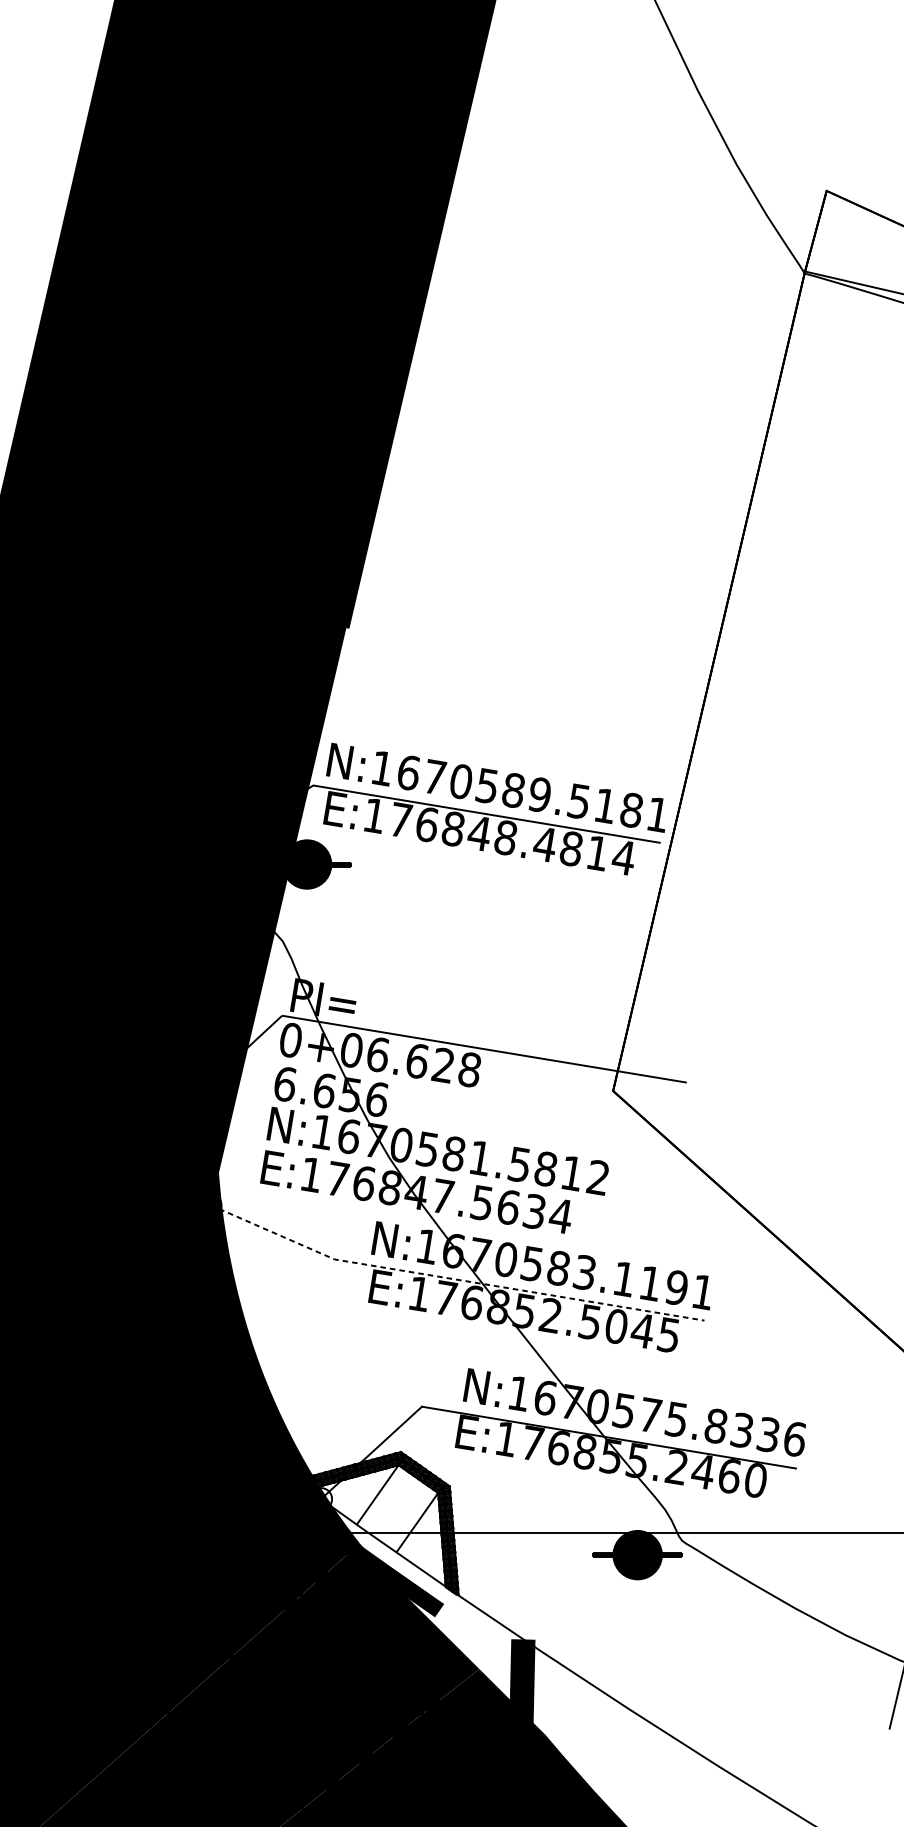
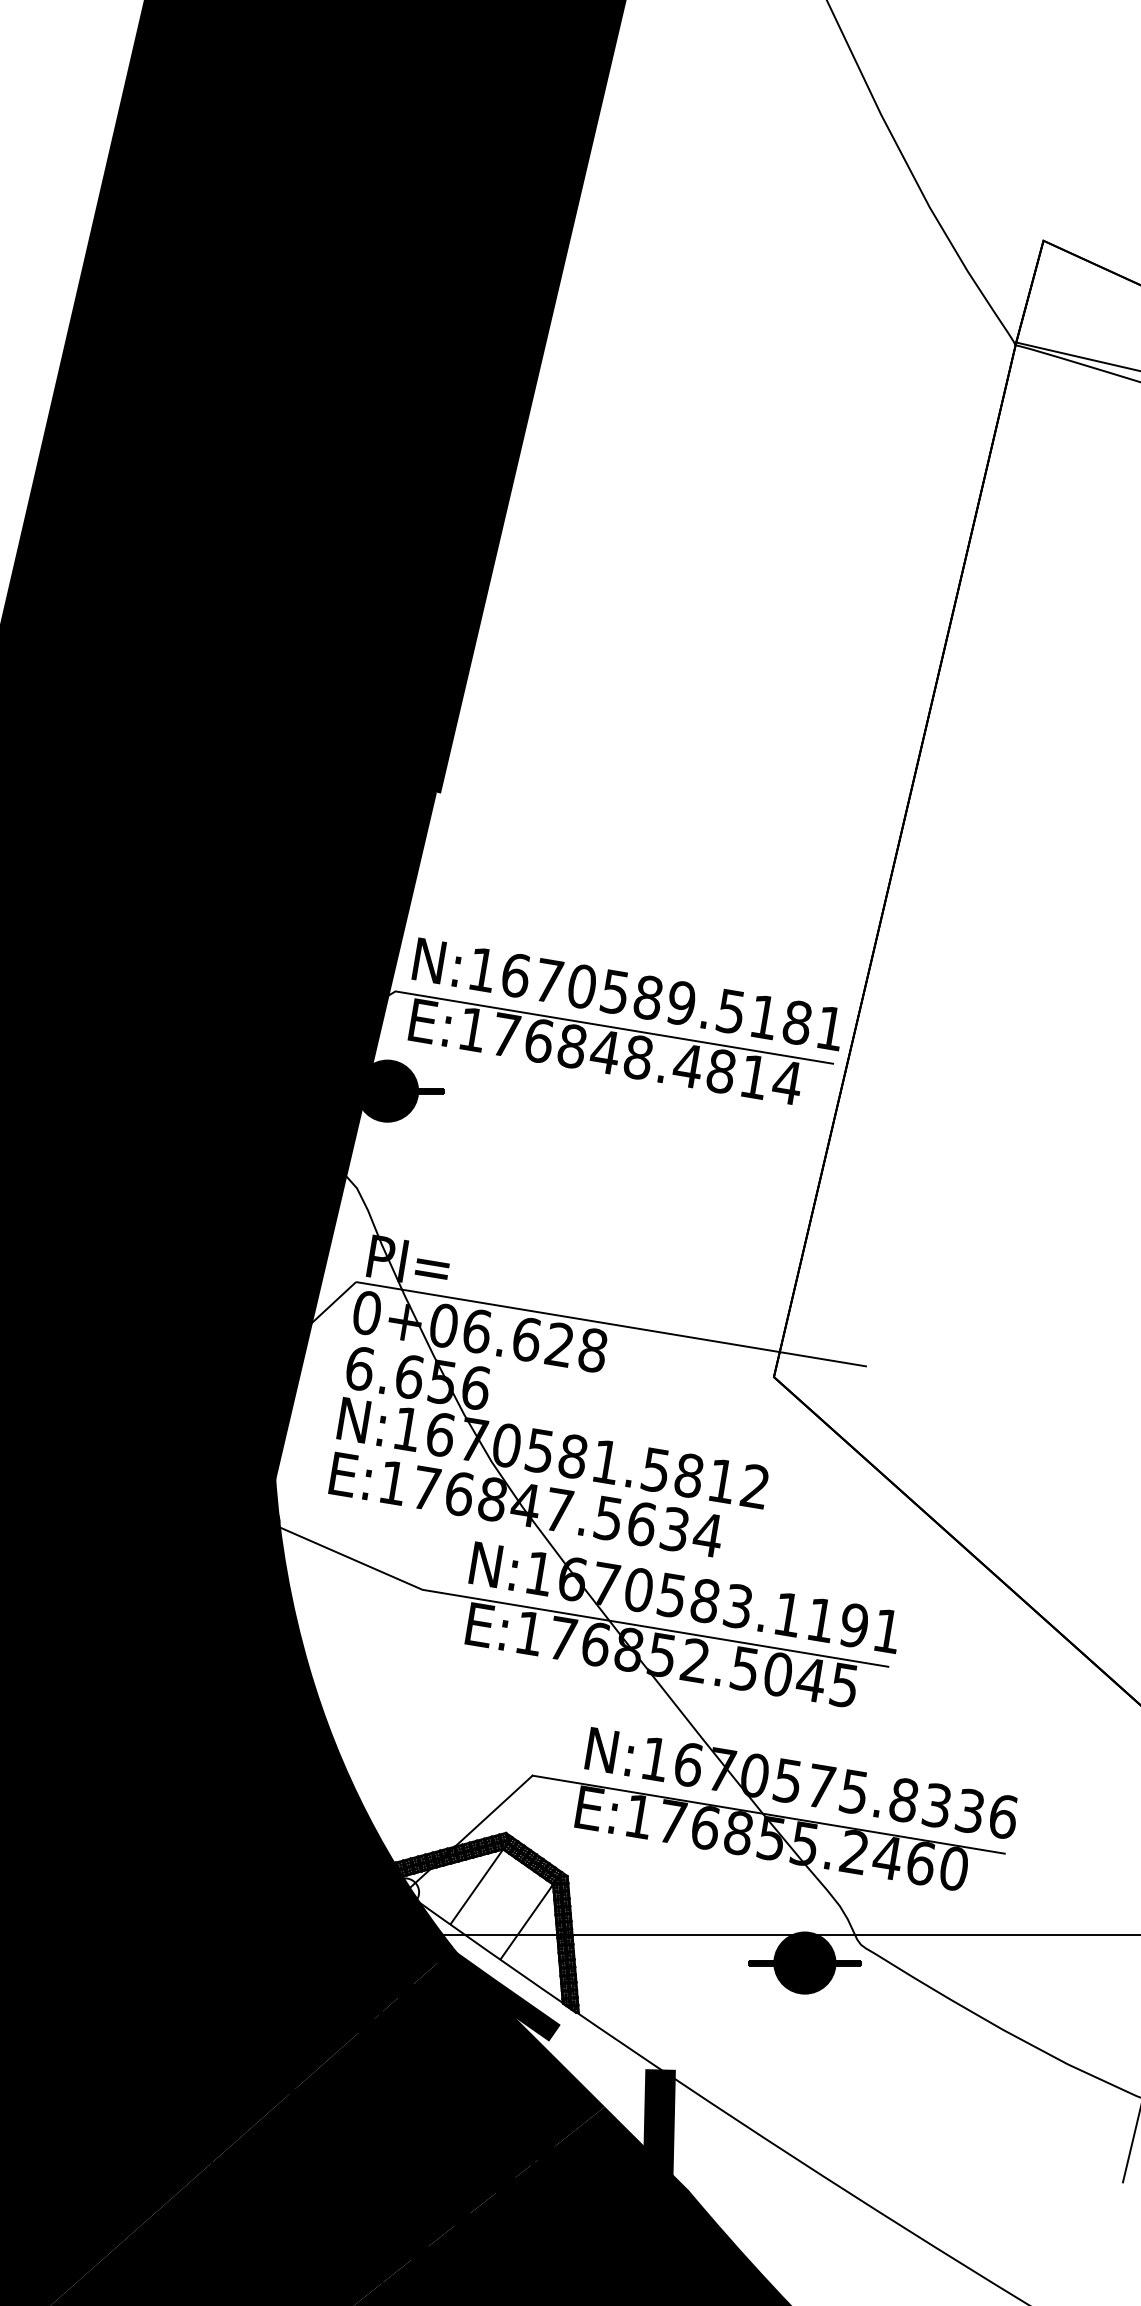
line: (452, 1279) -> (571, 1614), dashed -> solid

